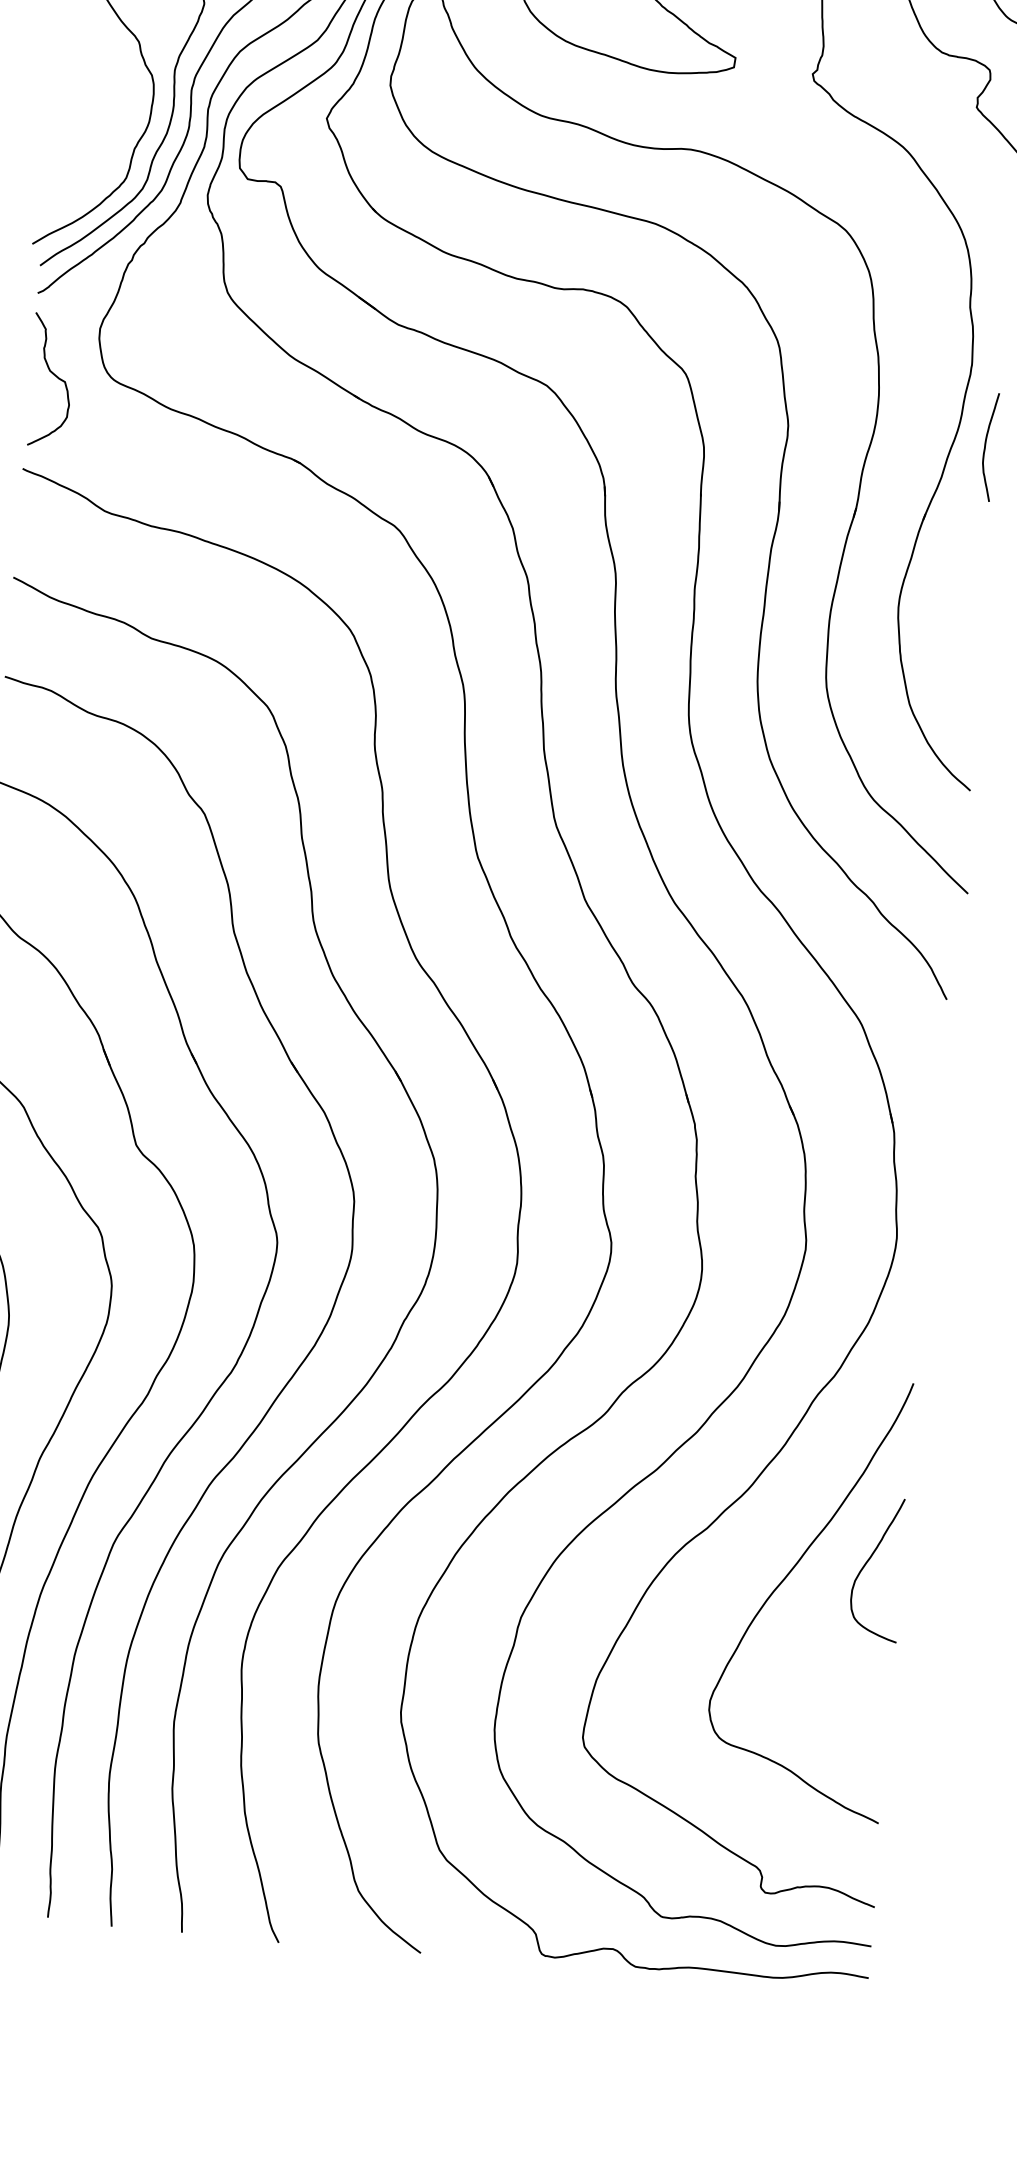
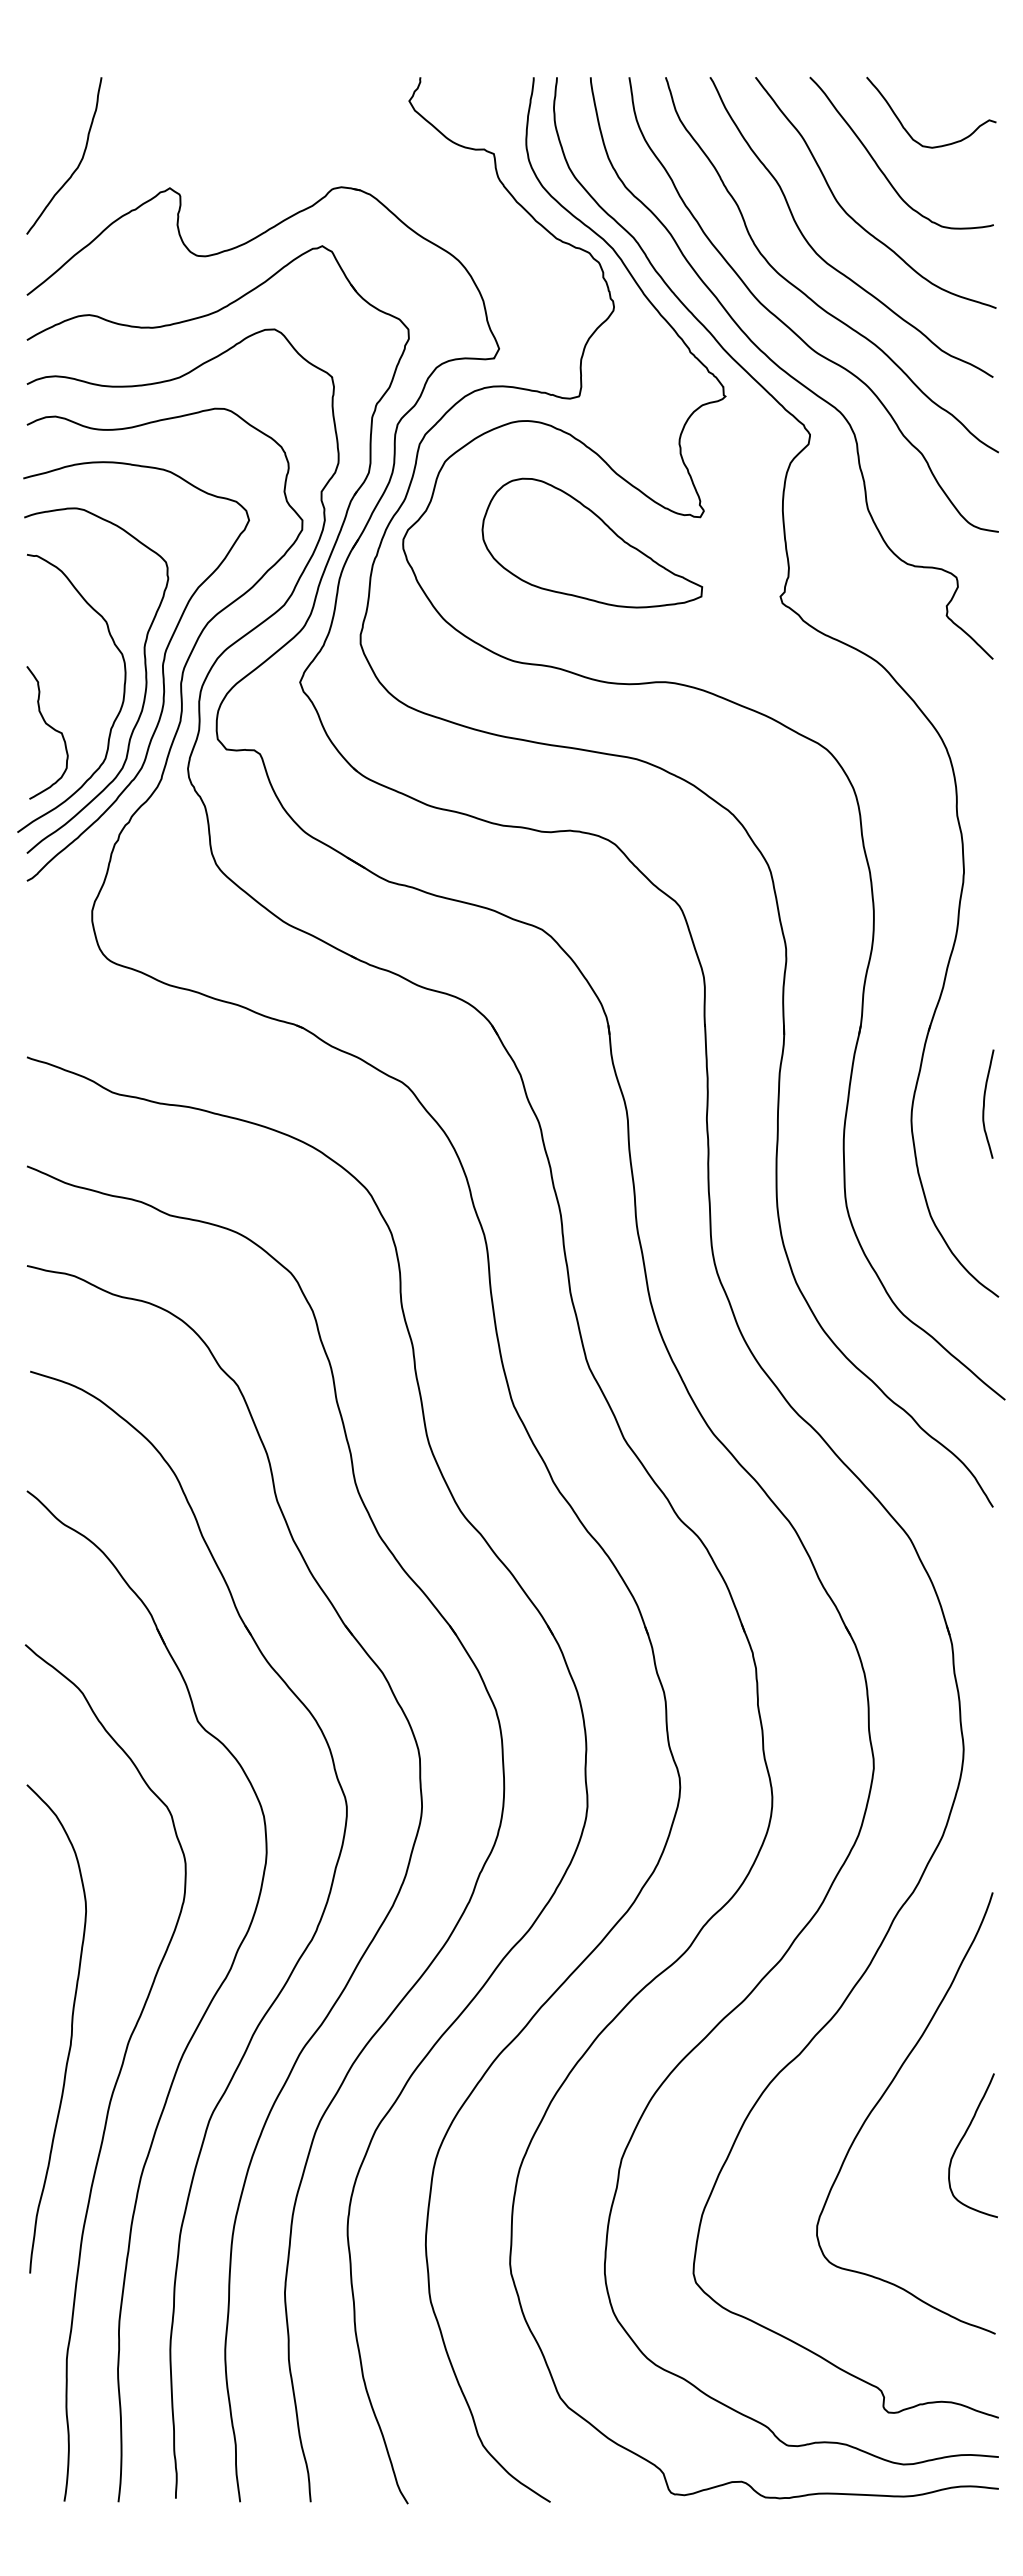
curve: (53, 375) -> (49, 727), moved
curve: (985, 446) -> (984, 1103), moved
curve: (867, 1563) -> (962, 2140), moved

